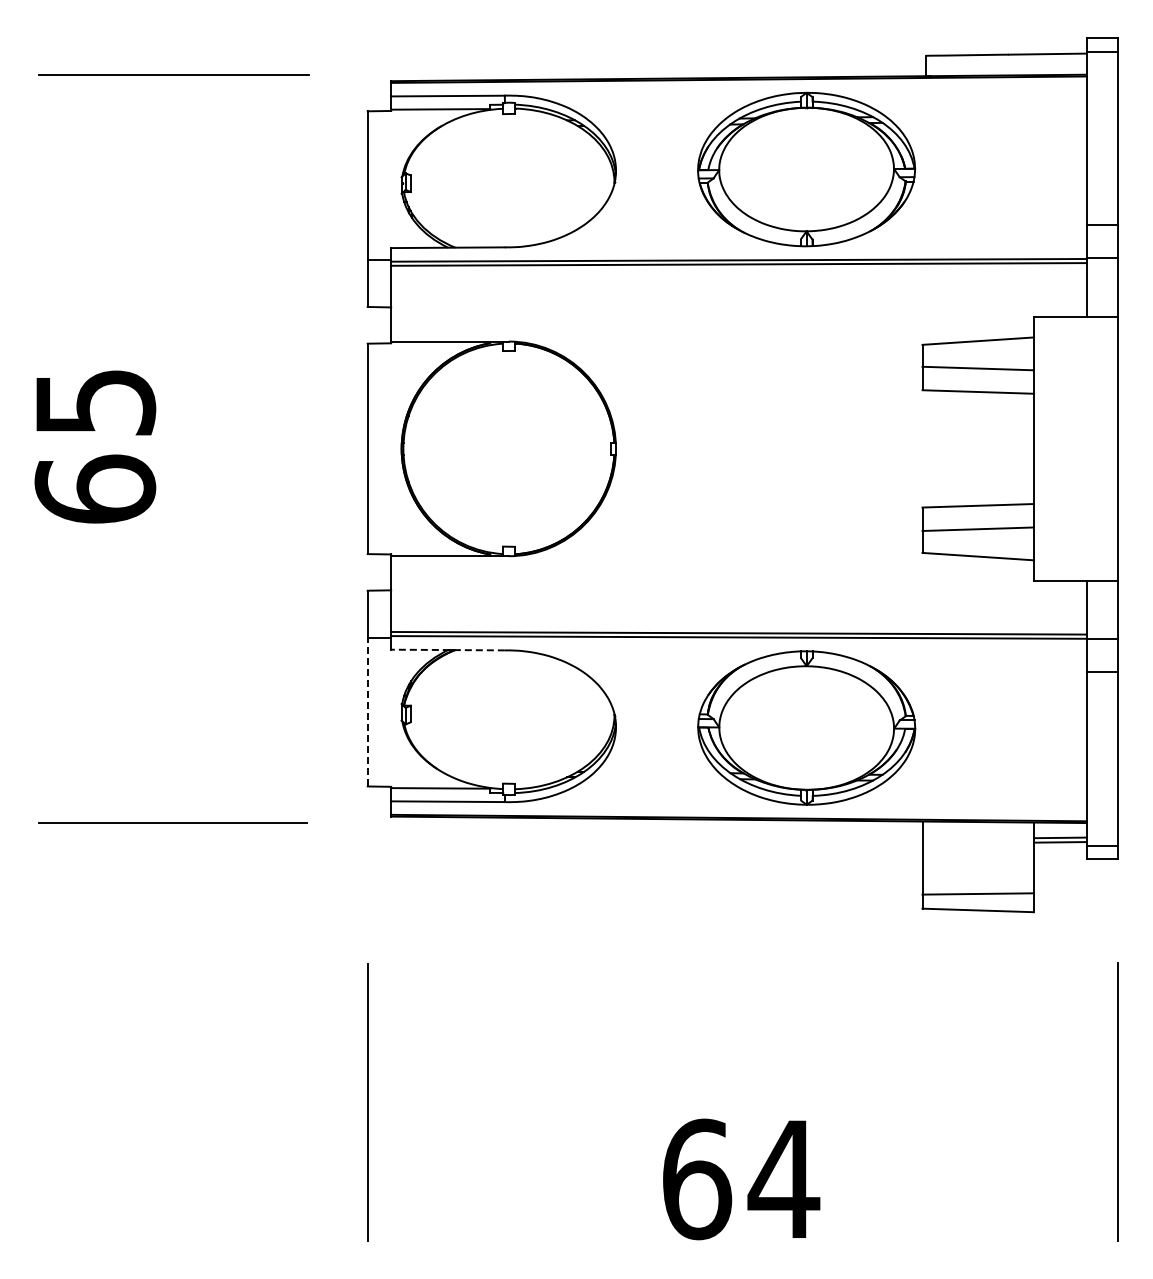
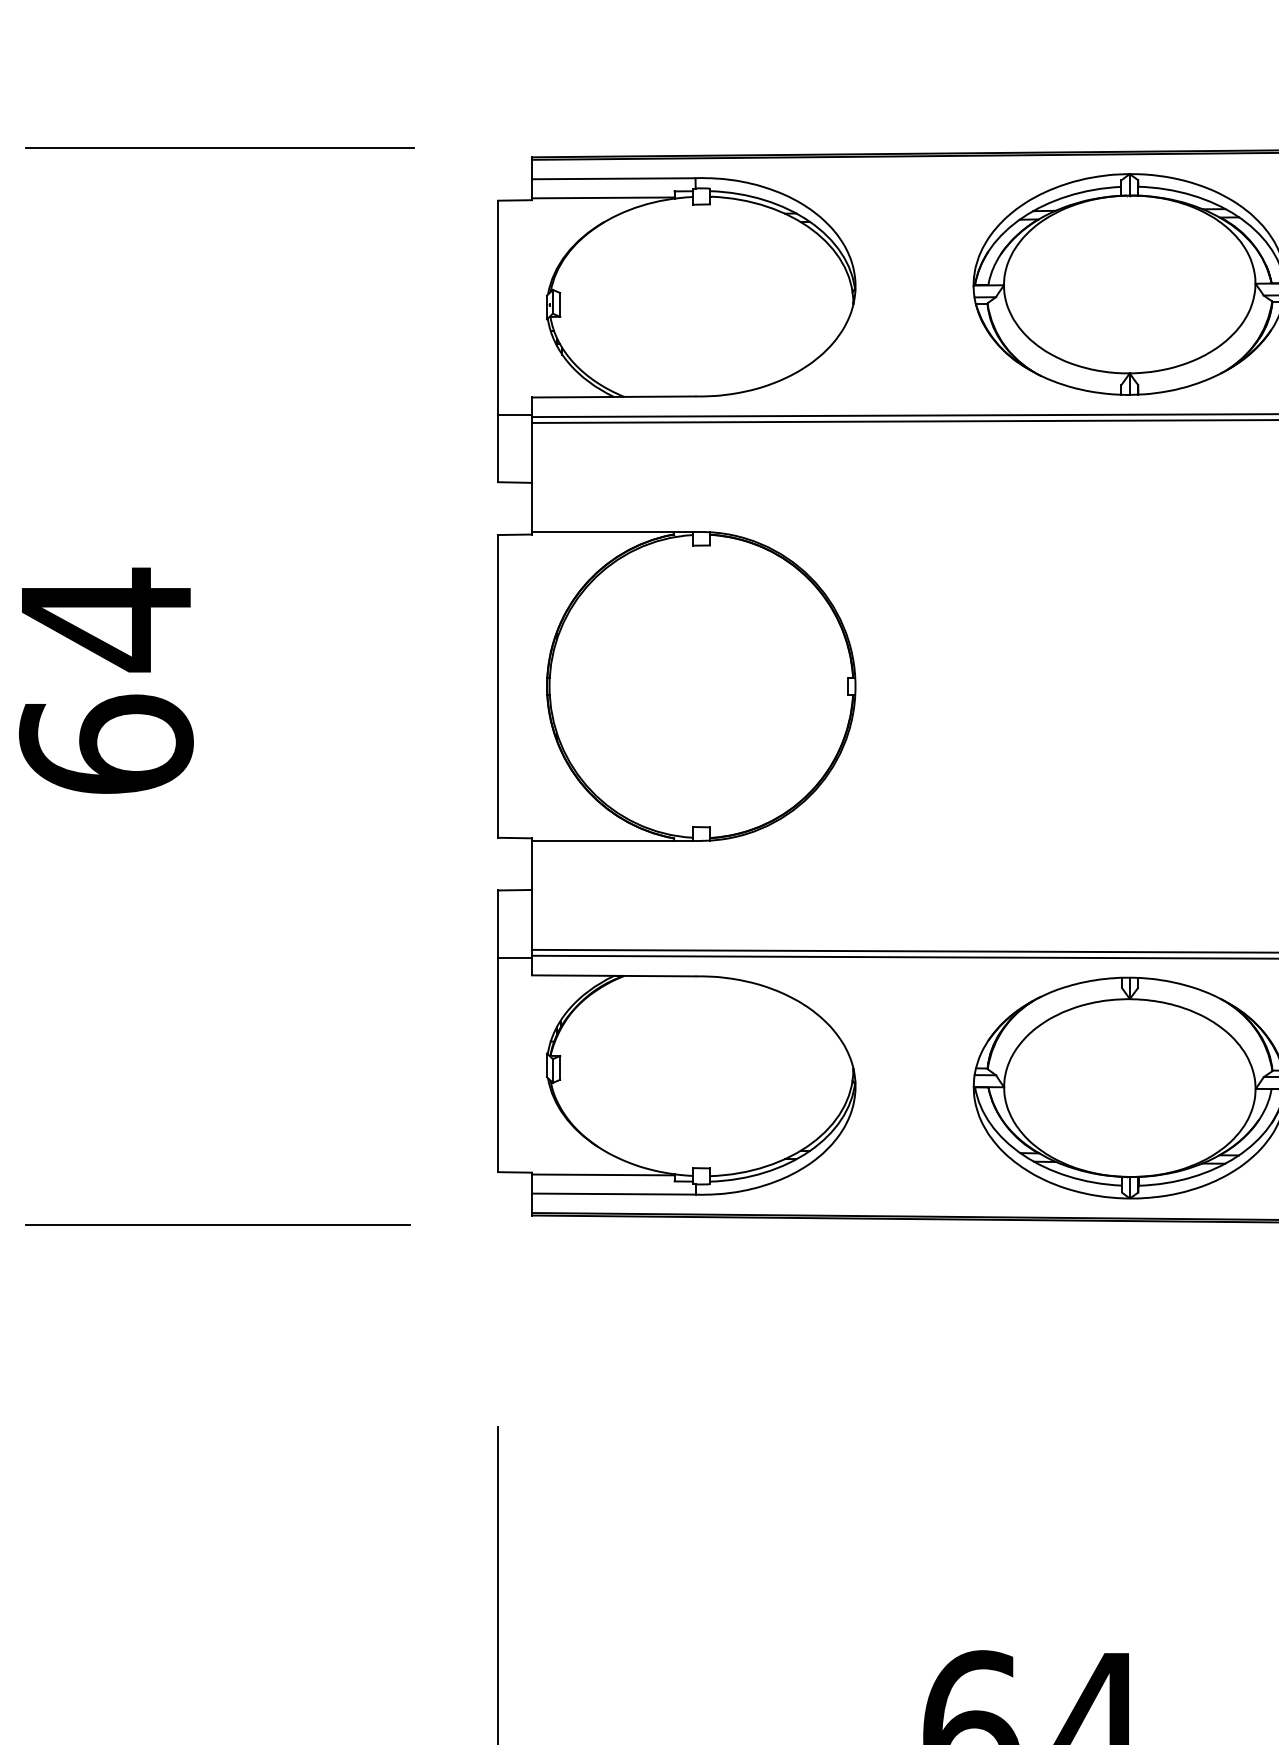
text: (96, 402) -> (107, 619), 65 -> 64
line: (448, 650) -> (614, 976), dashed -> solid
line: (367, 711) -> (497, 1064), dashed -> solid

